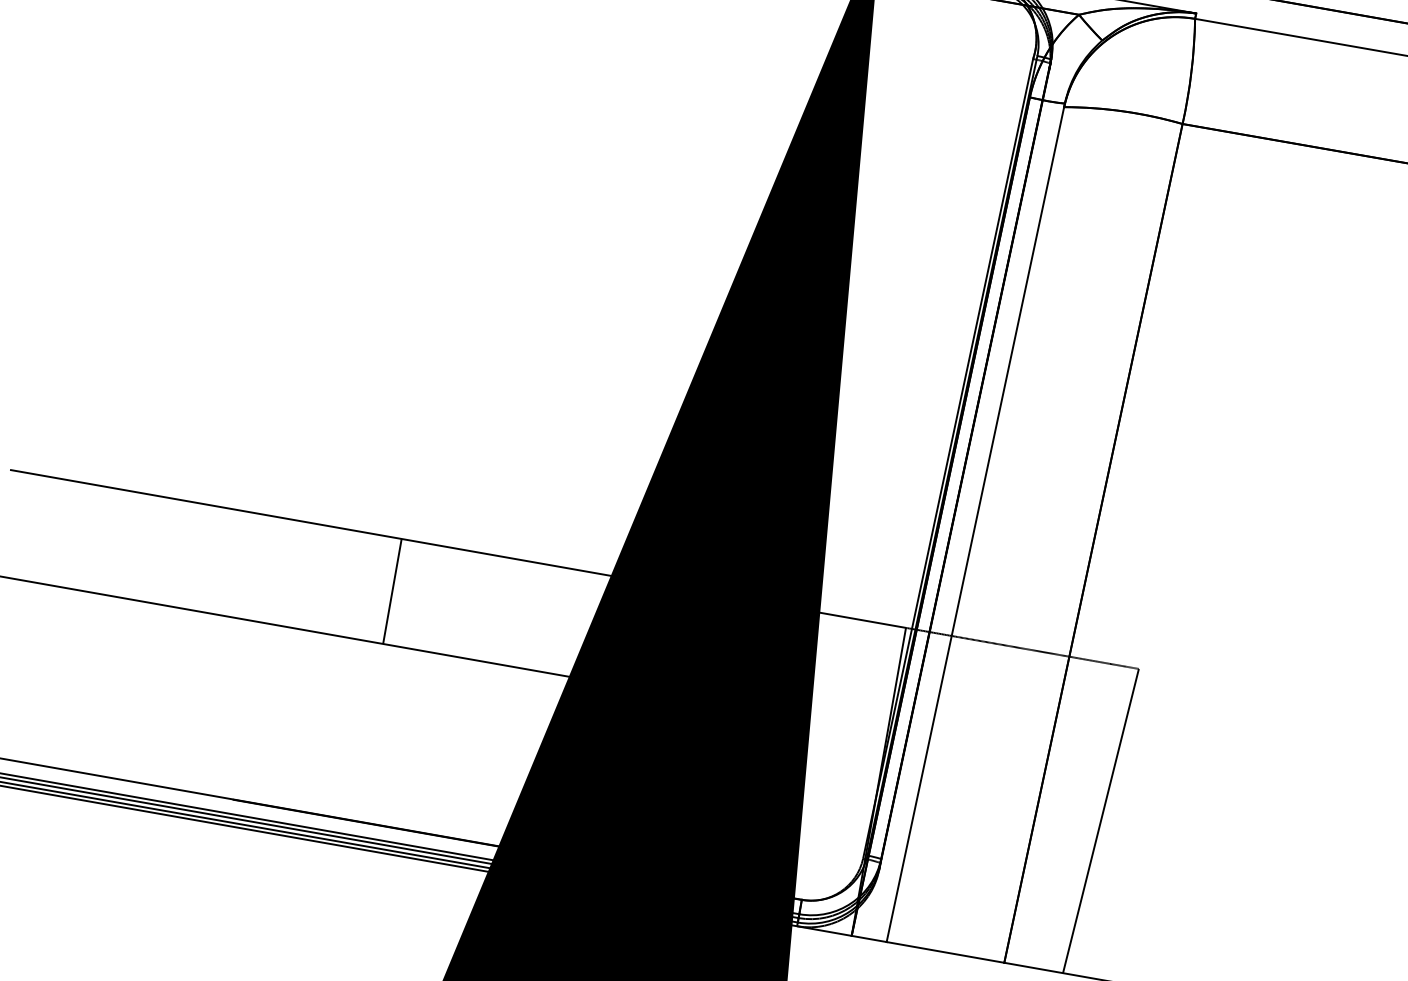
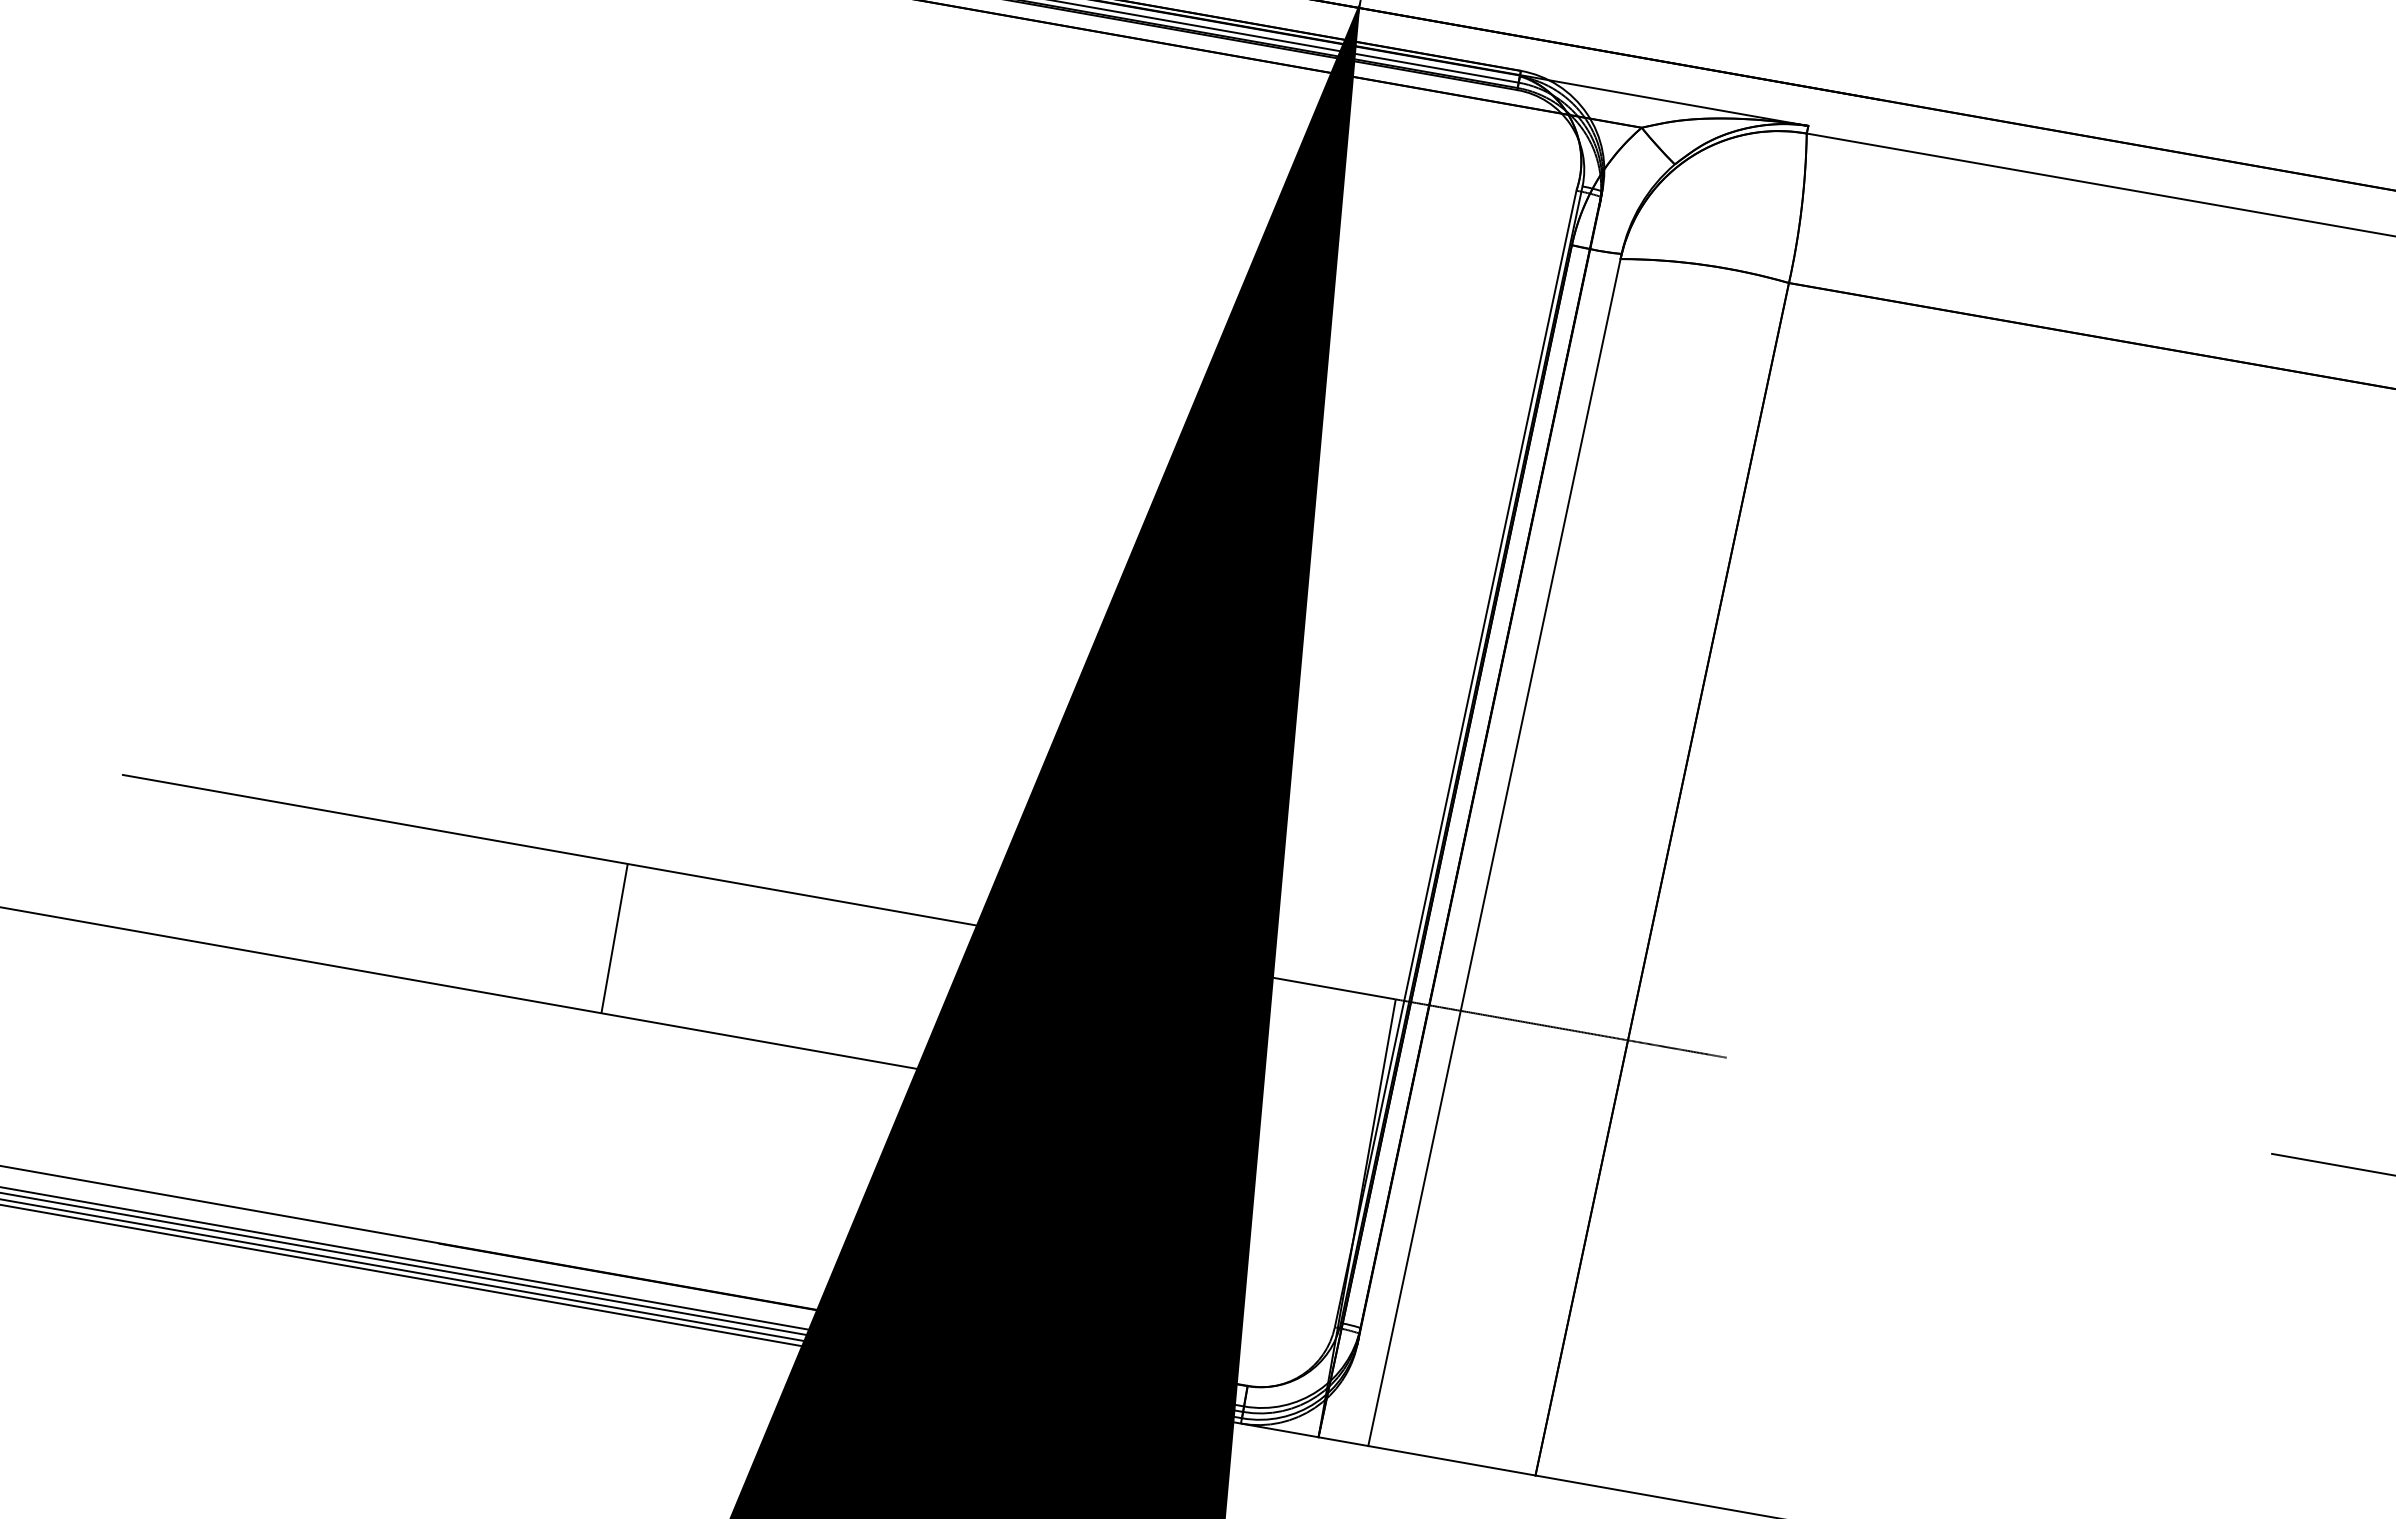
line: (392, 591) -> (614, 938), moved
line: (1100, 820) -> (1672, 1273), removed

